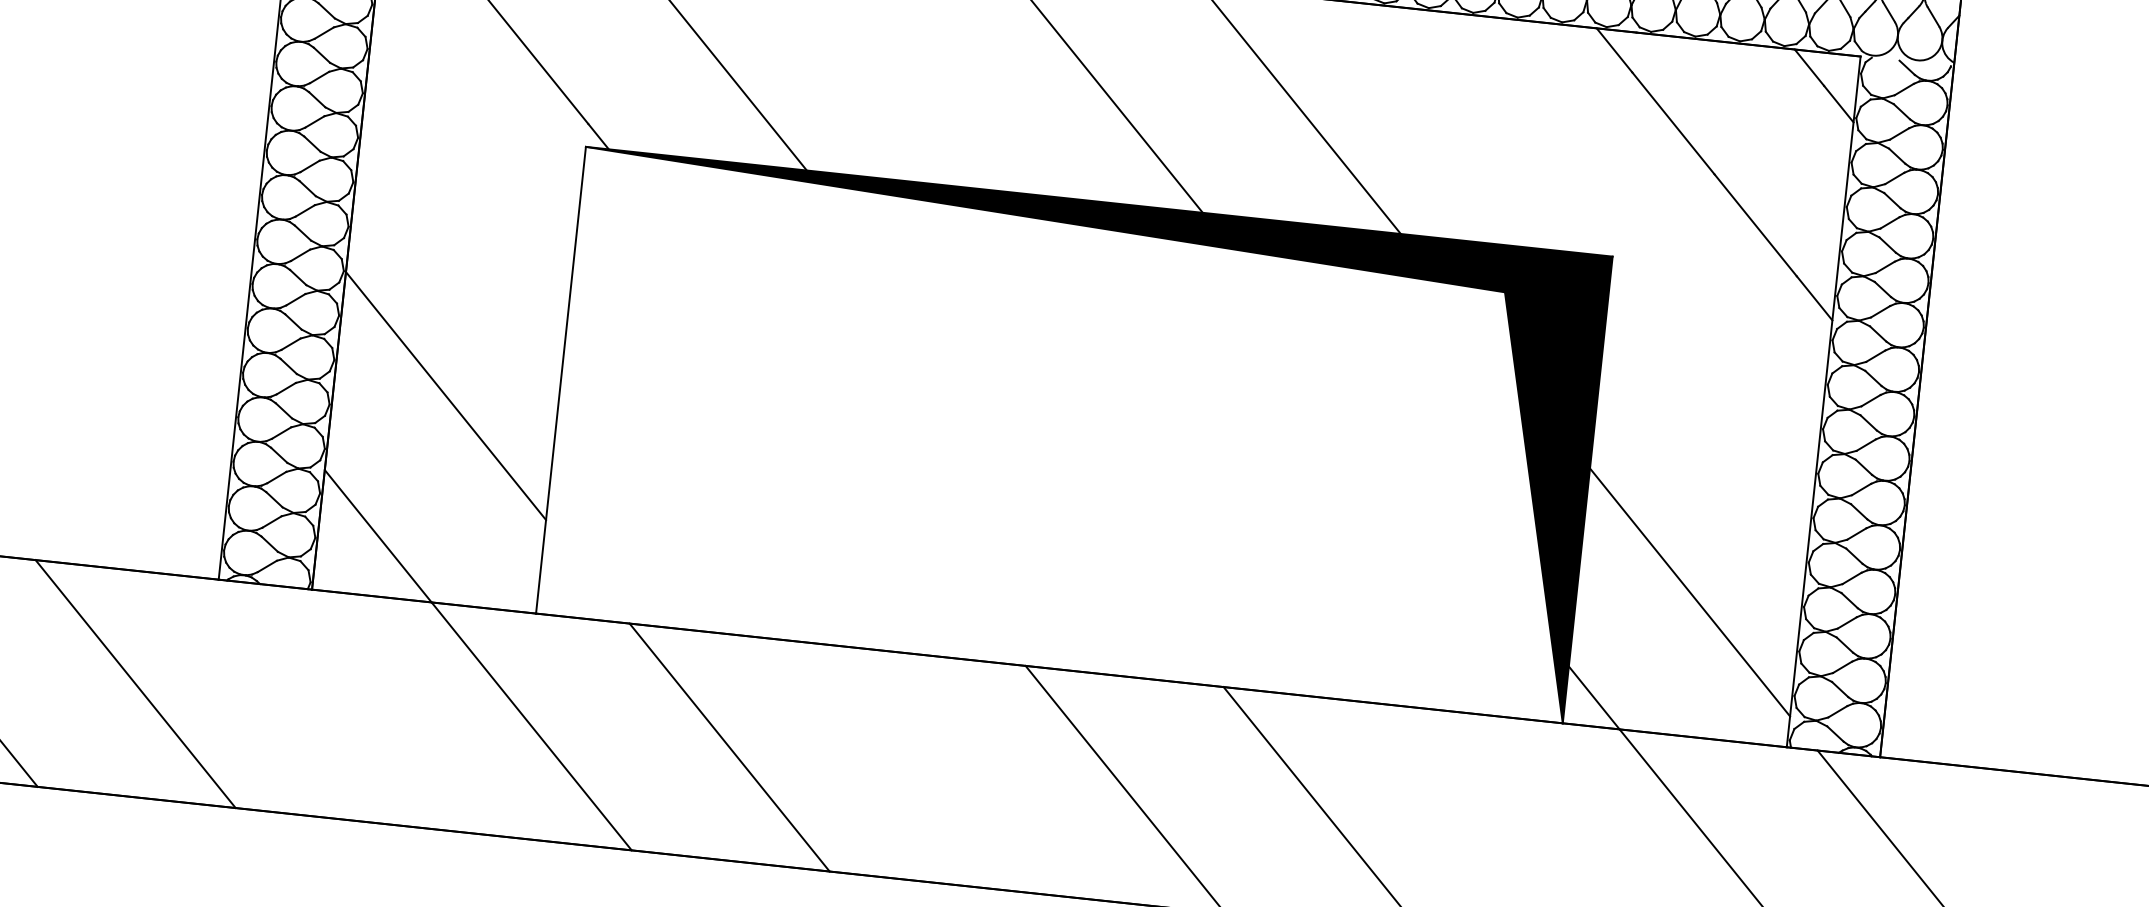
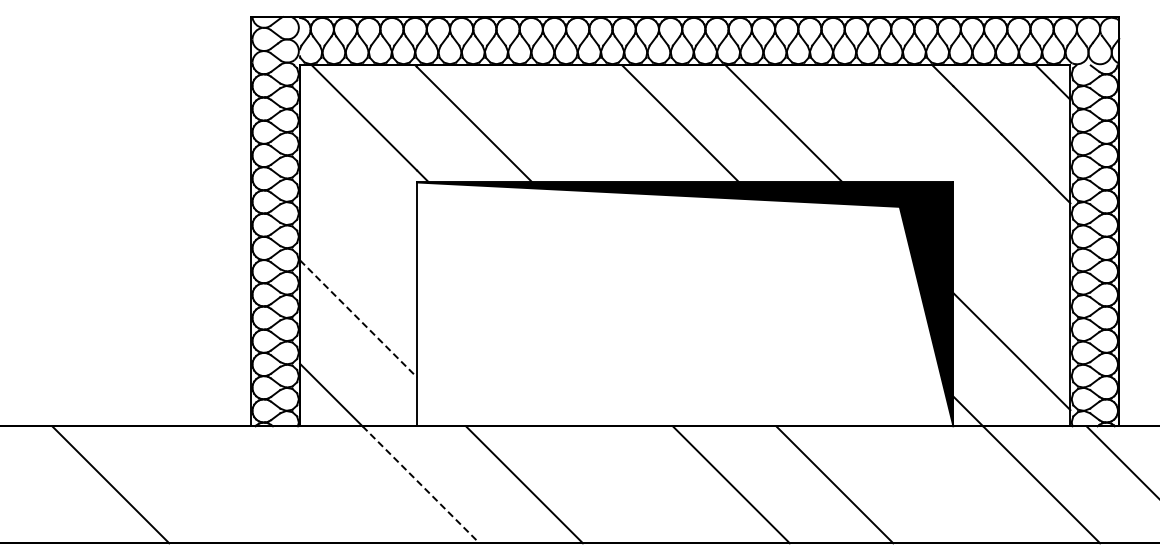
line: (445, 395) -> (358, 318), solid -> dashed
line: (134, 683) -> (213, 484), removed
line: (532, 725) -> (421, 484), solid -> dashed

